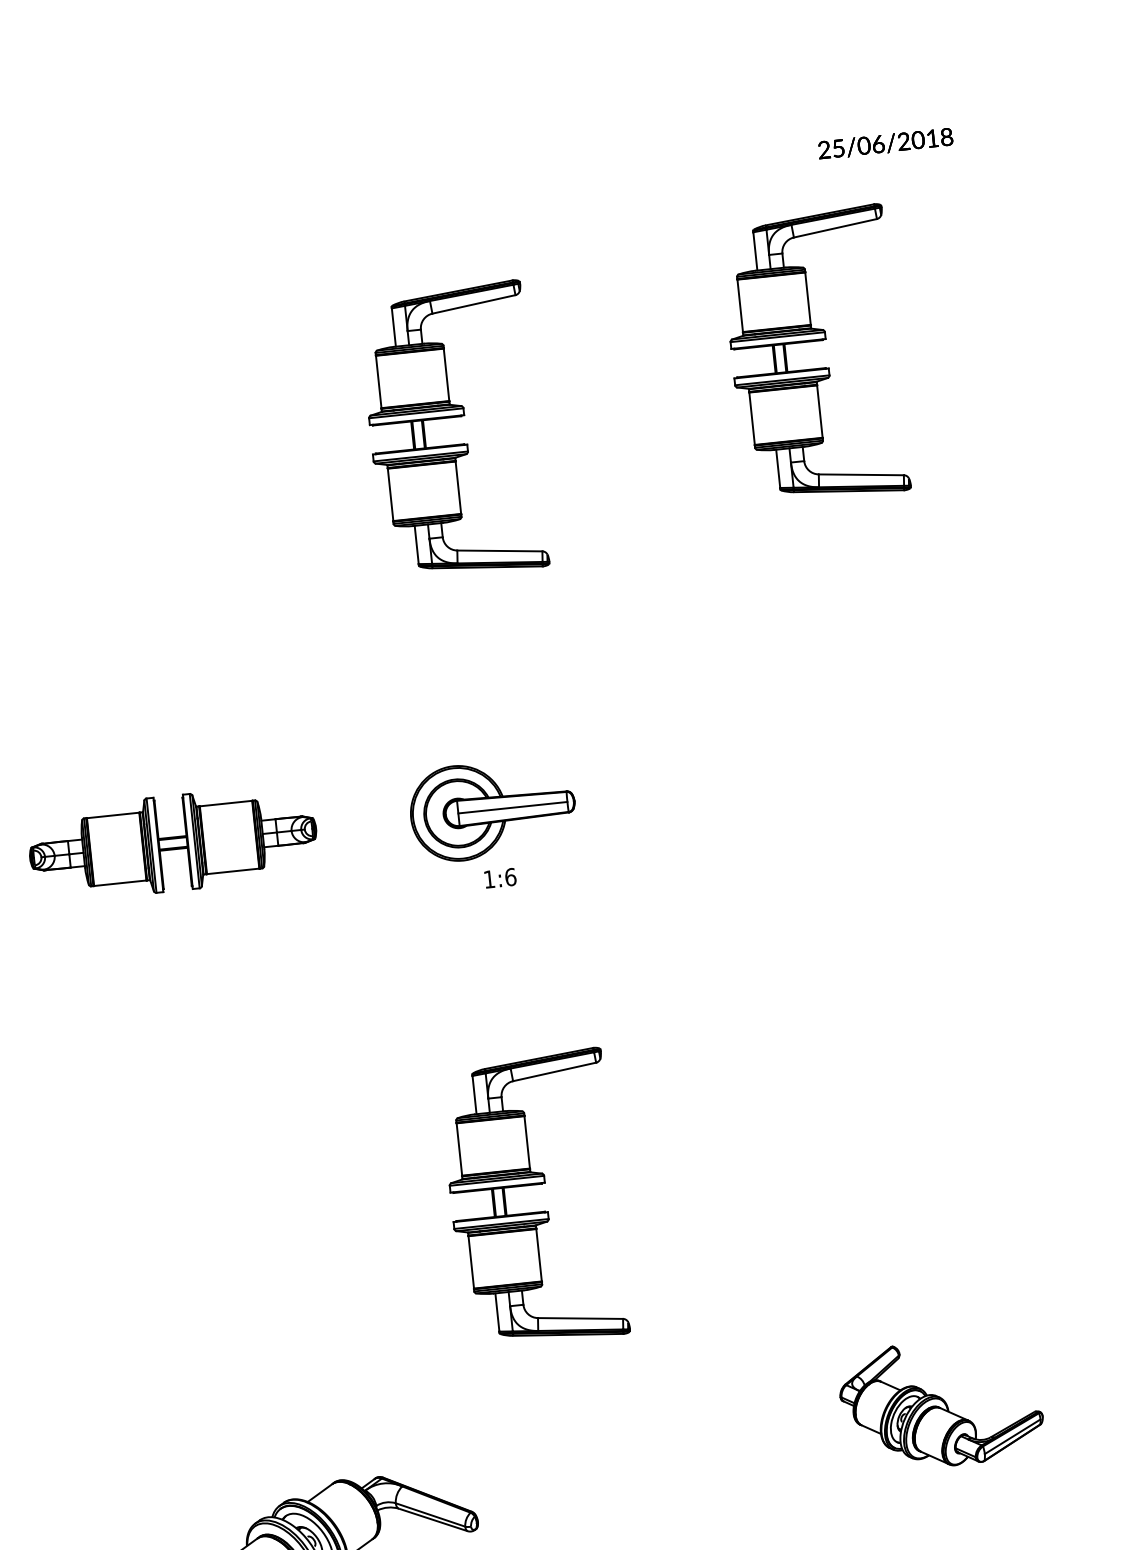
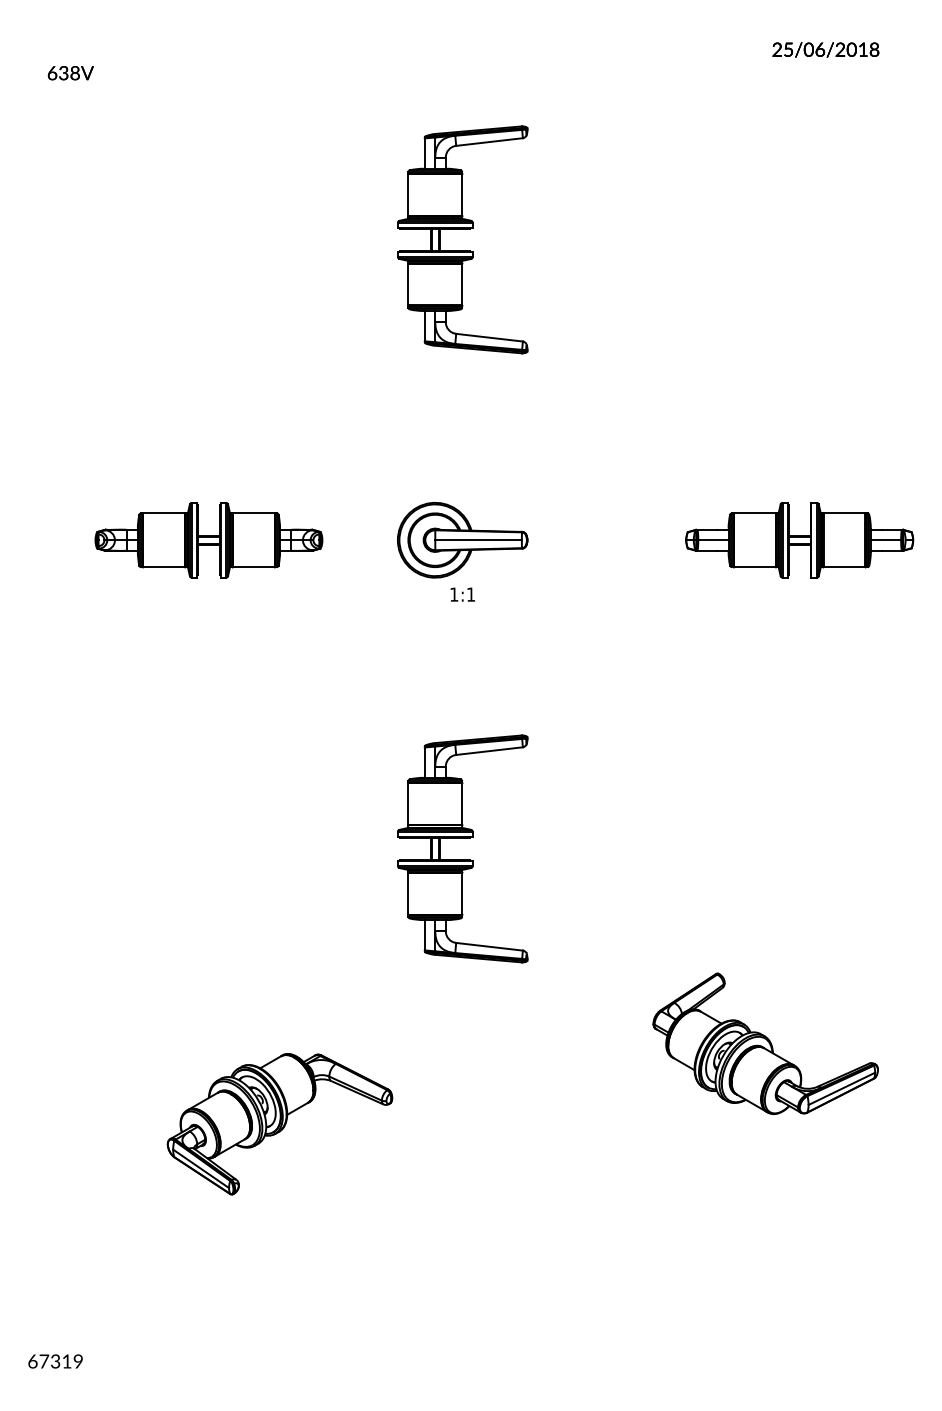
part: (812, 341) -> (752, 199), removed
part: (917, 765) -> (799, 540), added
text: (509, 877) -> (470, 594), 1:6 -> 1:1
part: (941, 1403) -> (765, 1043), size x1.43

